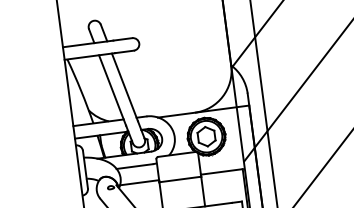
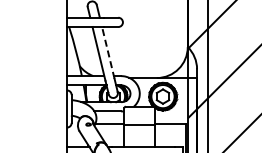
line: (125, 86) -> (108, 52), solid -> dashed

